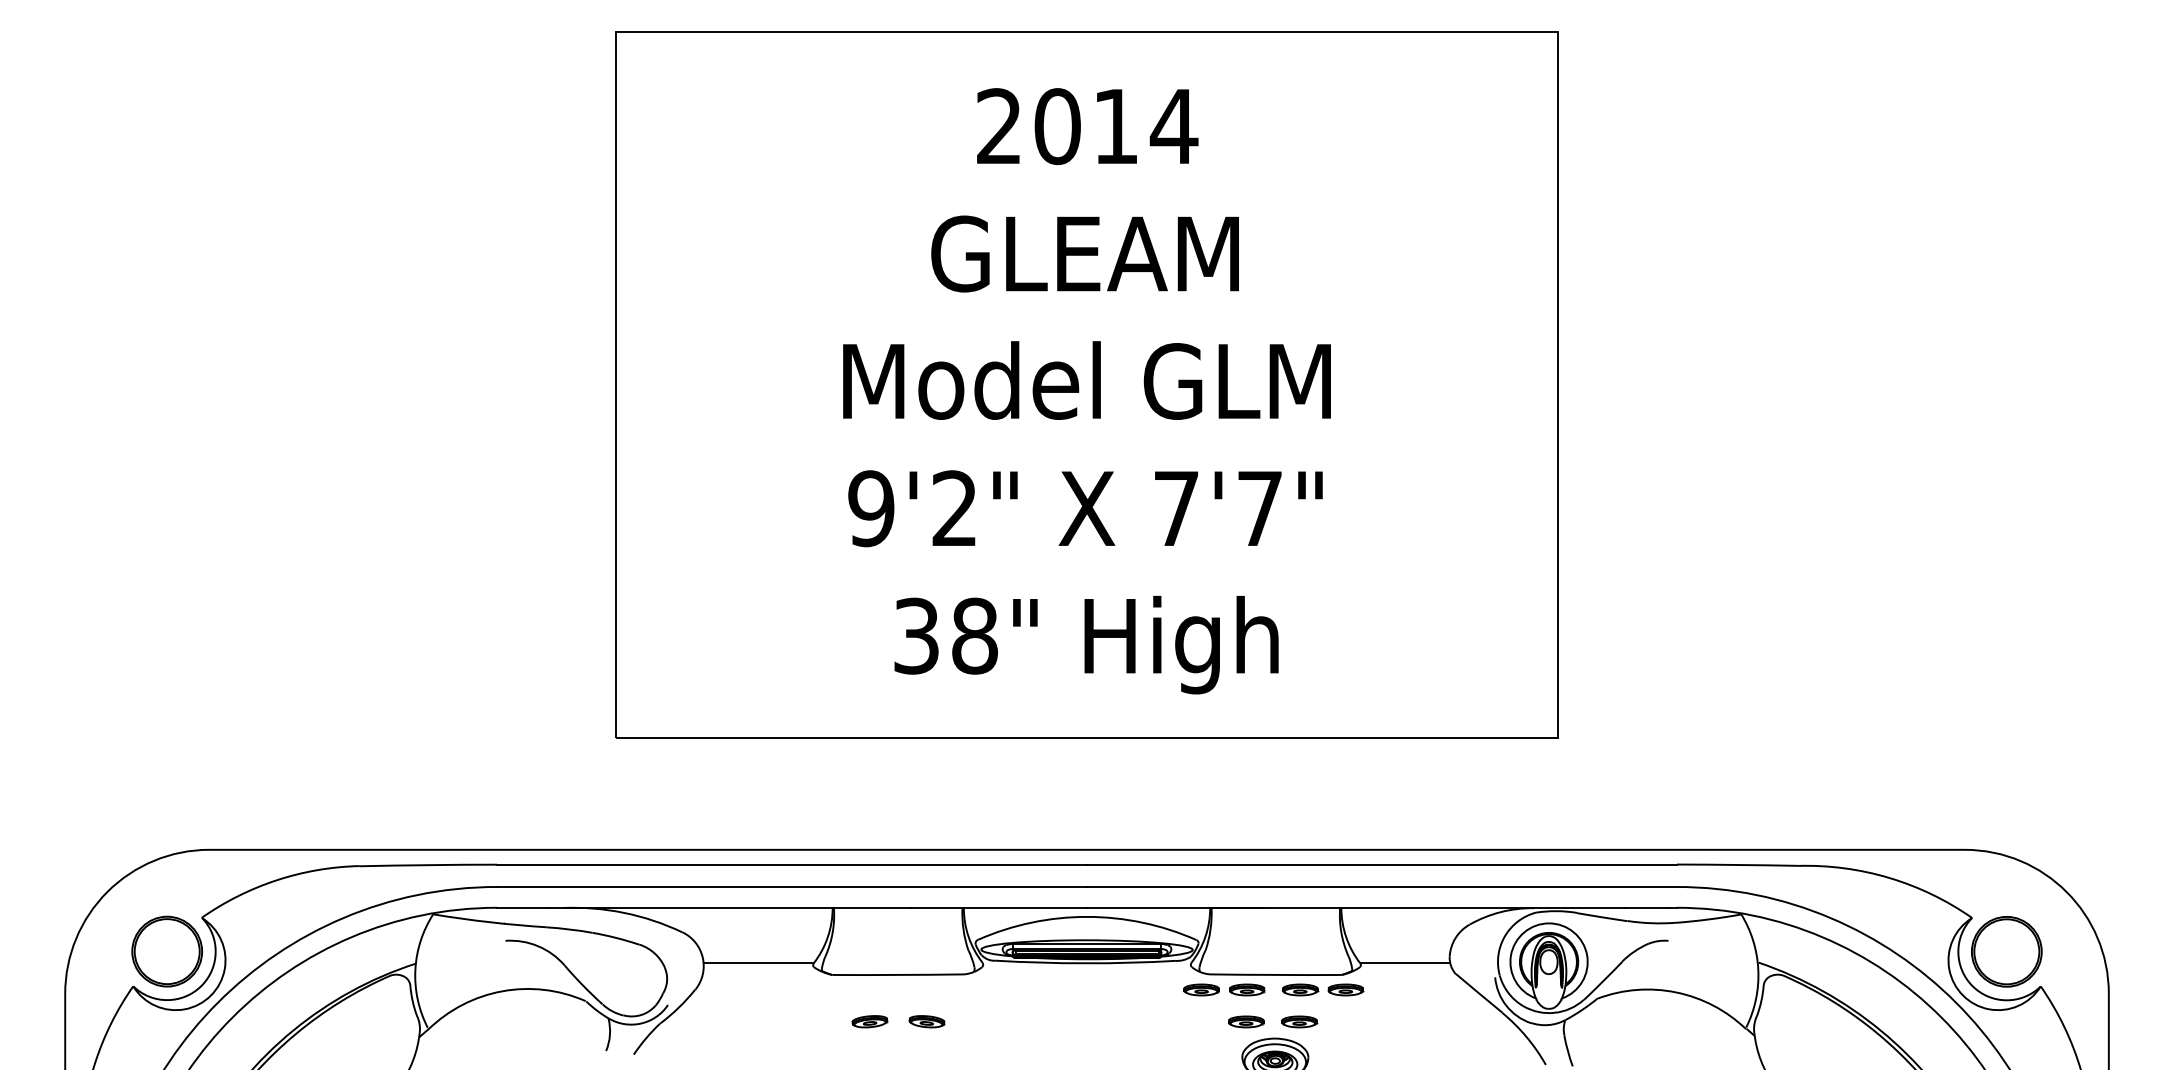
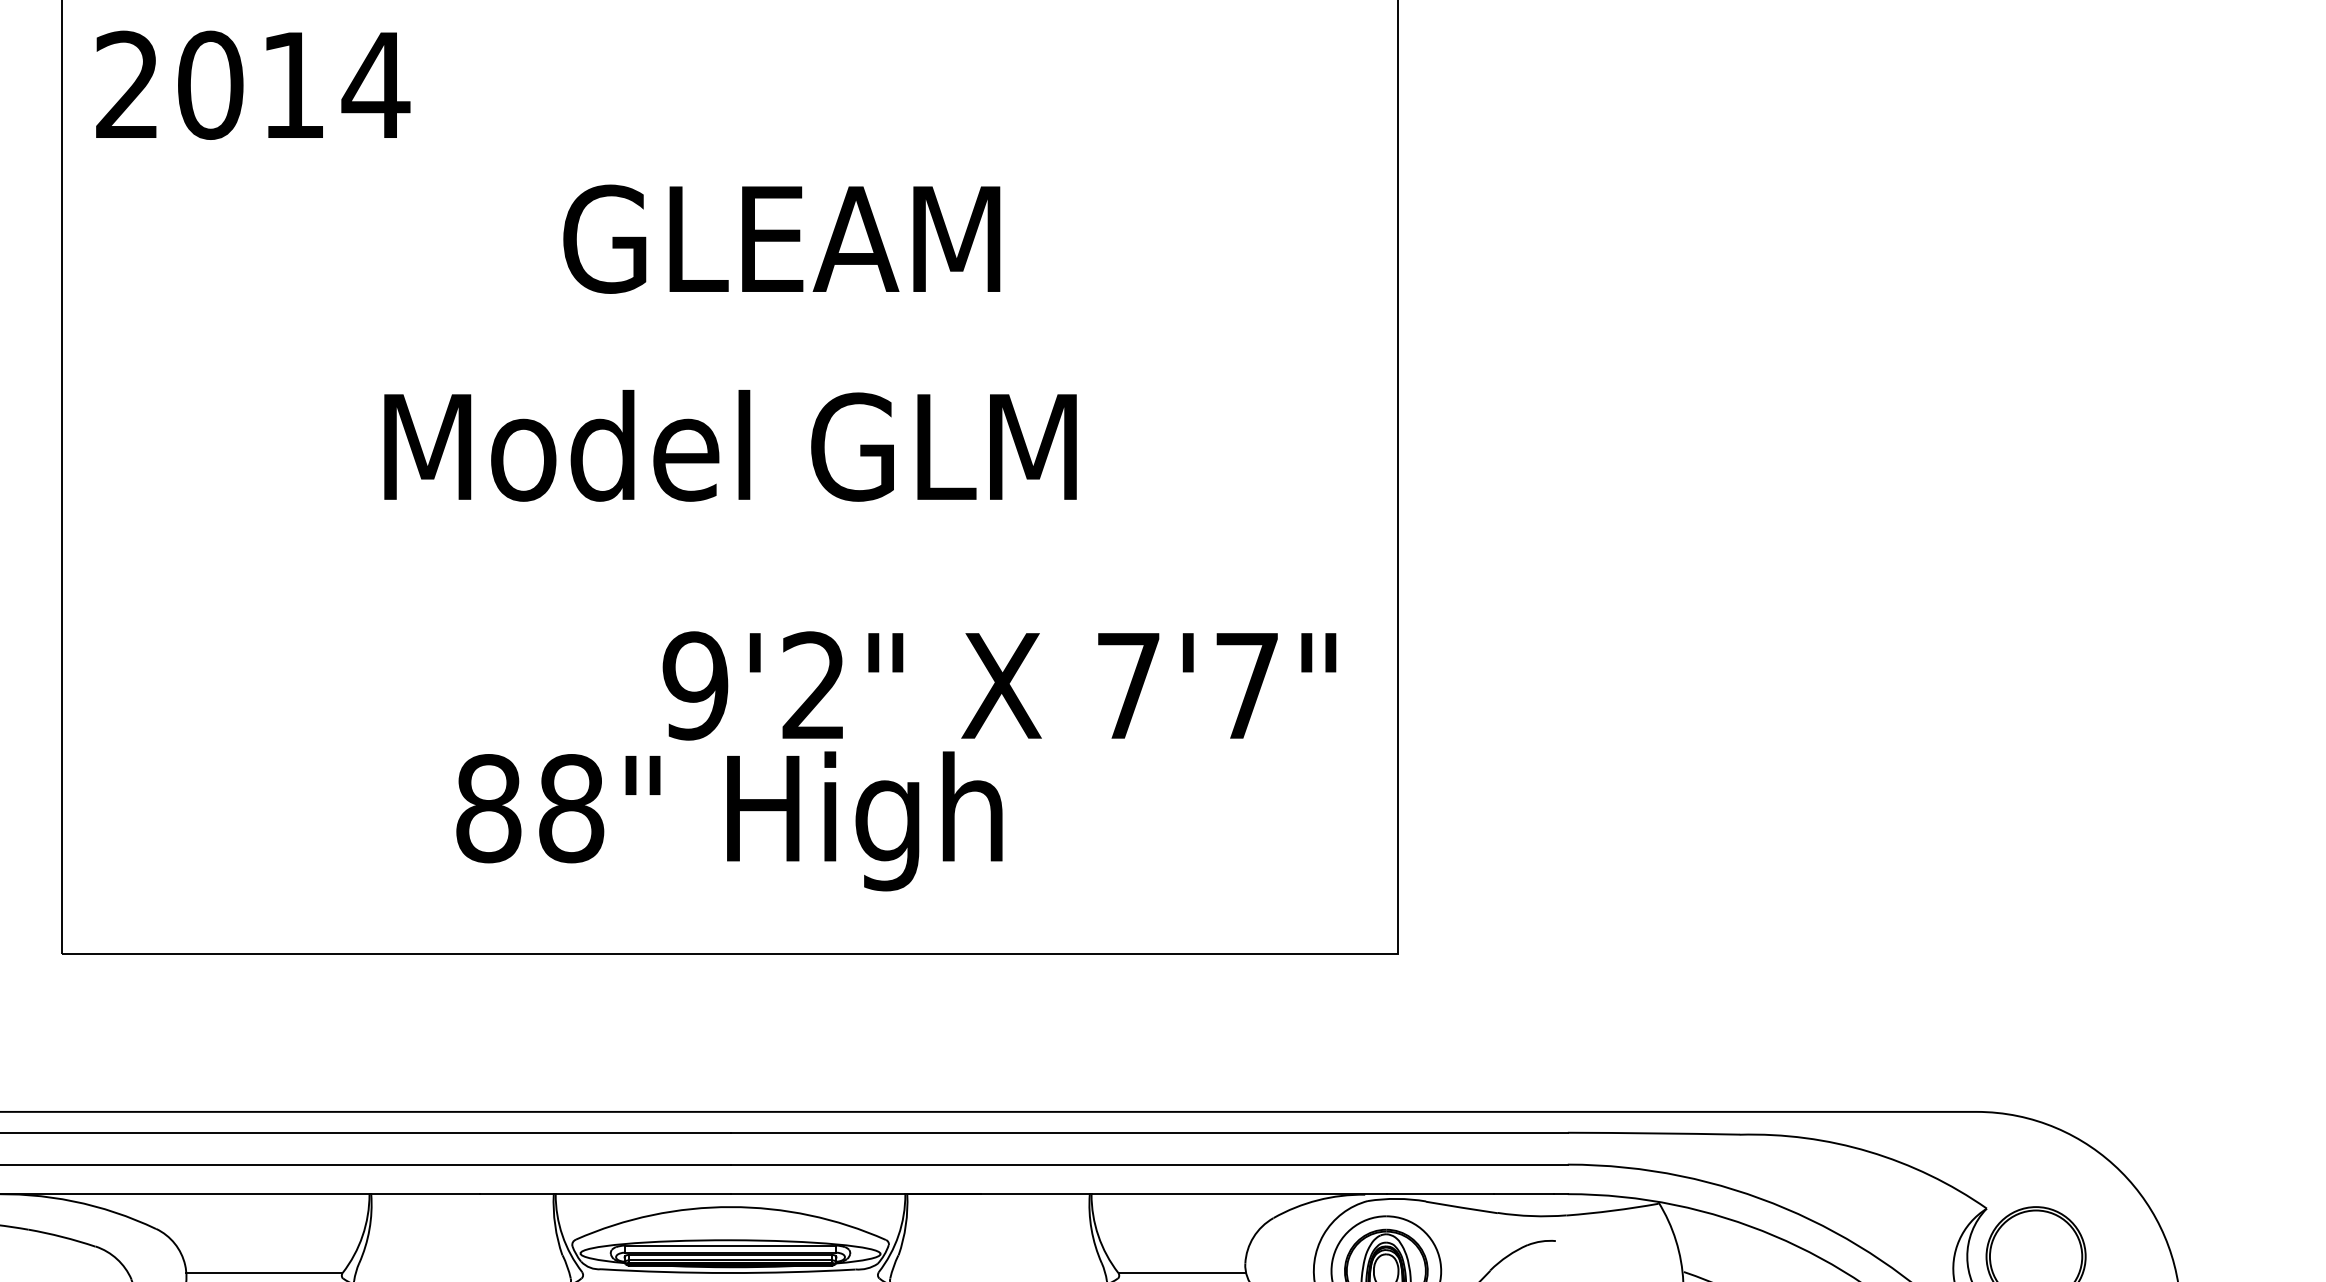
text: (1087, 126) -> (252, 85), moved
text: (1084, 253) -> (780, 238), moved
text: (1085, 508) -> (999, 685), moved
text: (916, 635) -> (488, 807), 38" -> 88"

